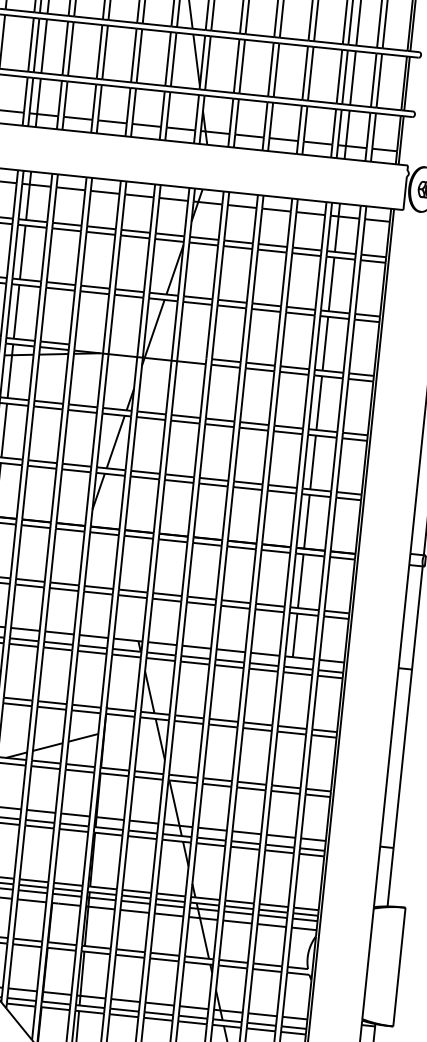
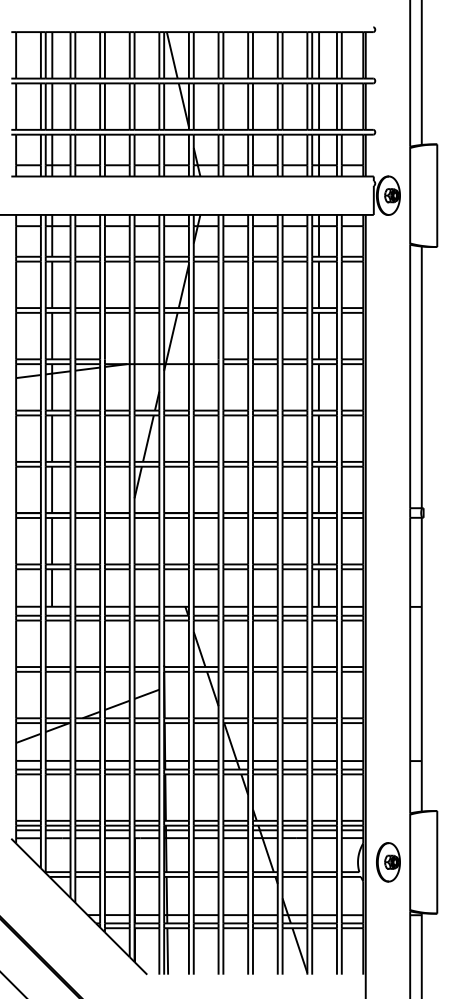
part: (342, 961) -> (388, 862), added

